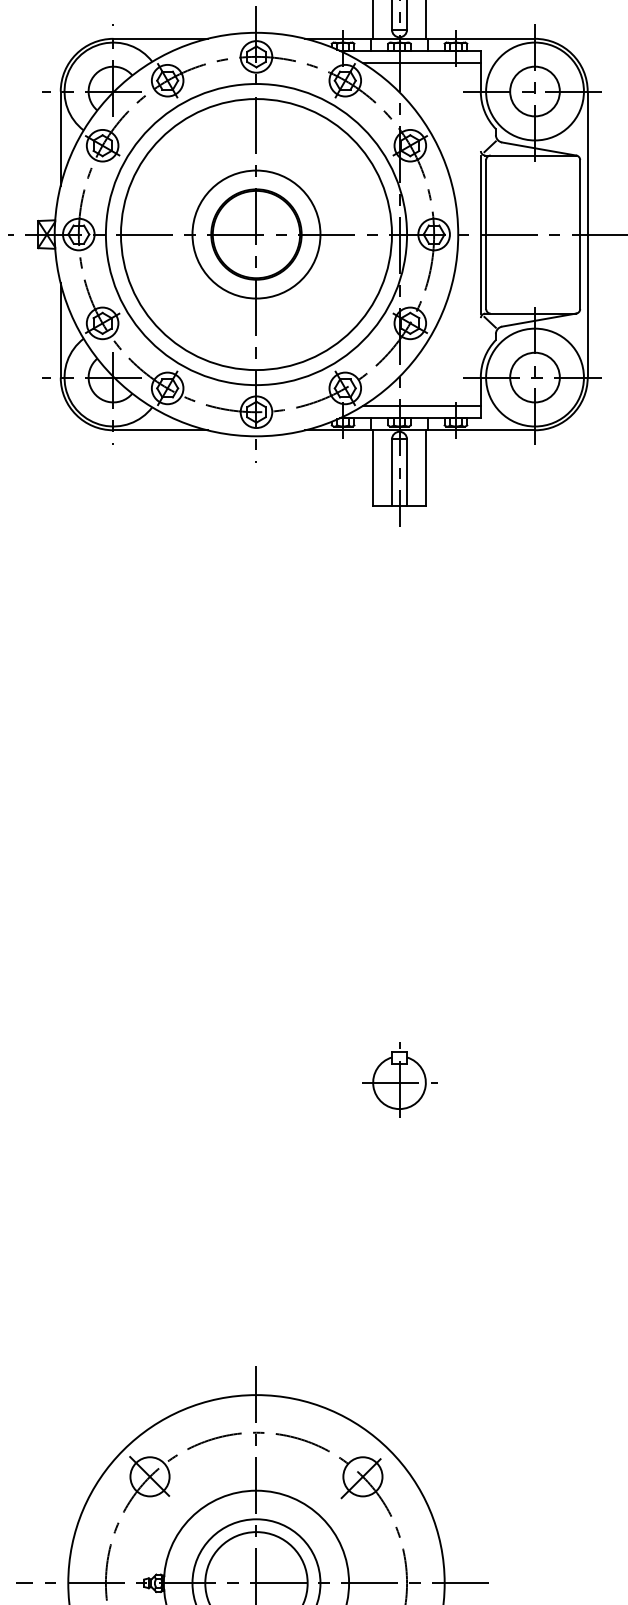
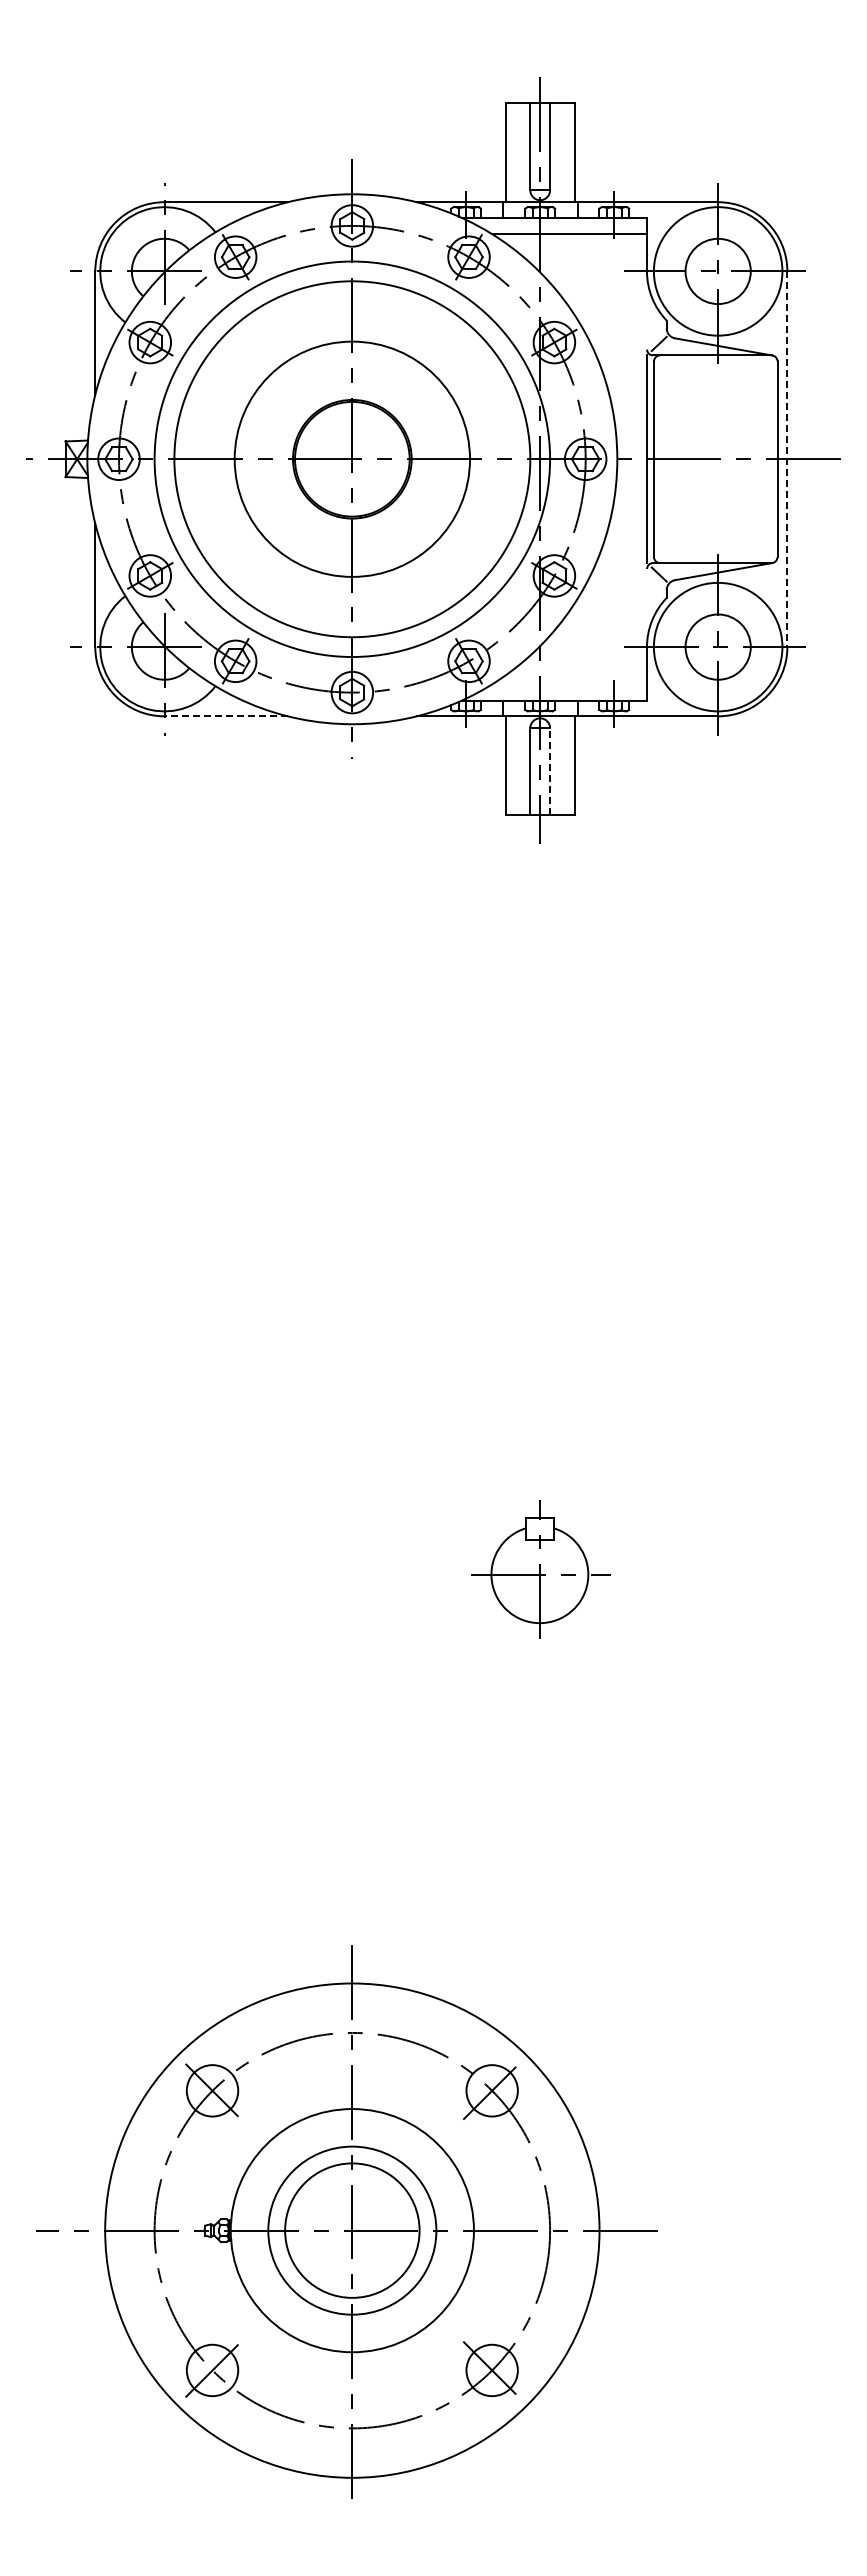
circle: (256, 234) -> (352, 459), size x1.4
line: (587, 234) -> (787, 459), solid -> dashed
line: (421, 406) -> (568, 684), removed
line: (160, 430) -> (226, 716), solid -> dashed
line: (407, 472) -> (550, 771), solid -> dashed
part: (399, 1079) -> (540, 1569), size x1.4

